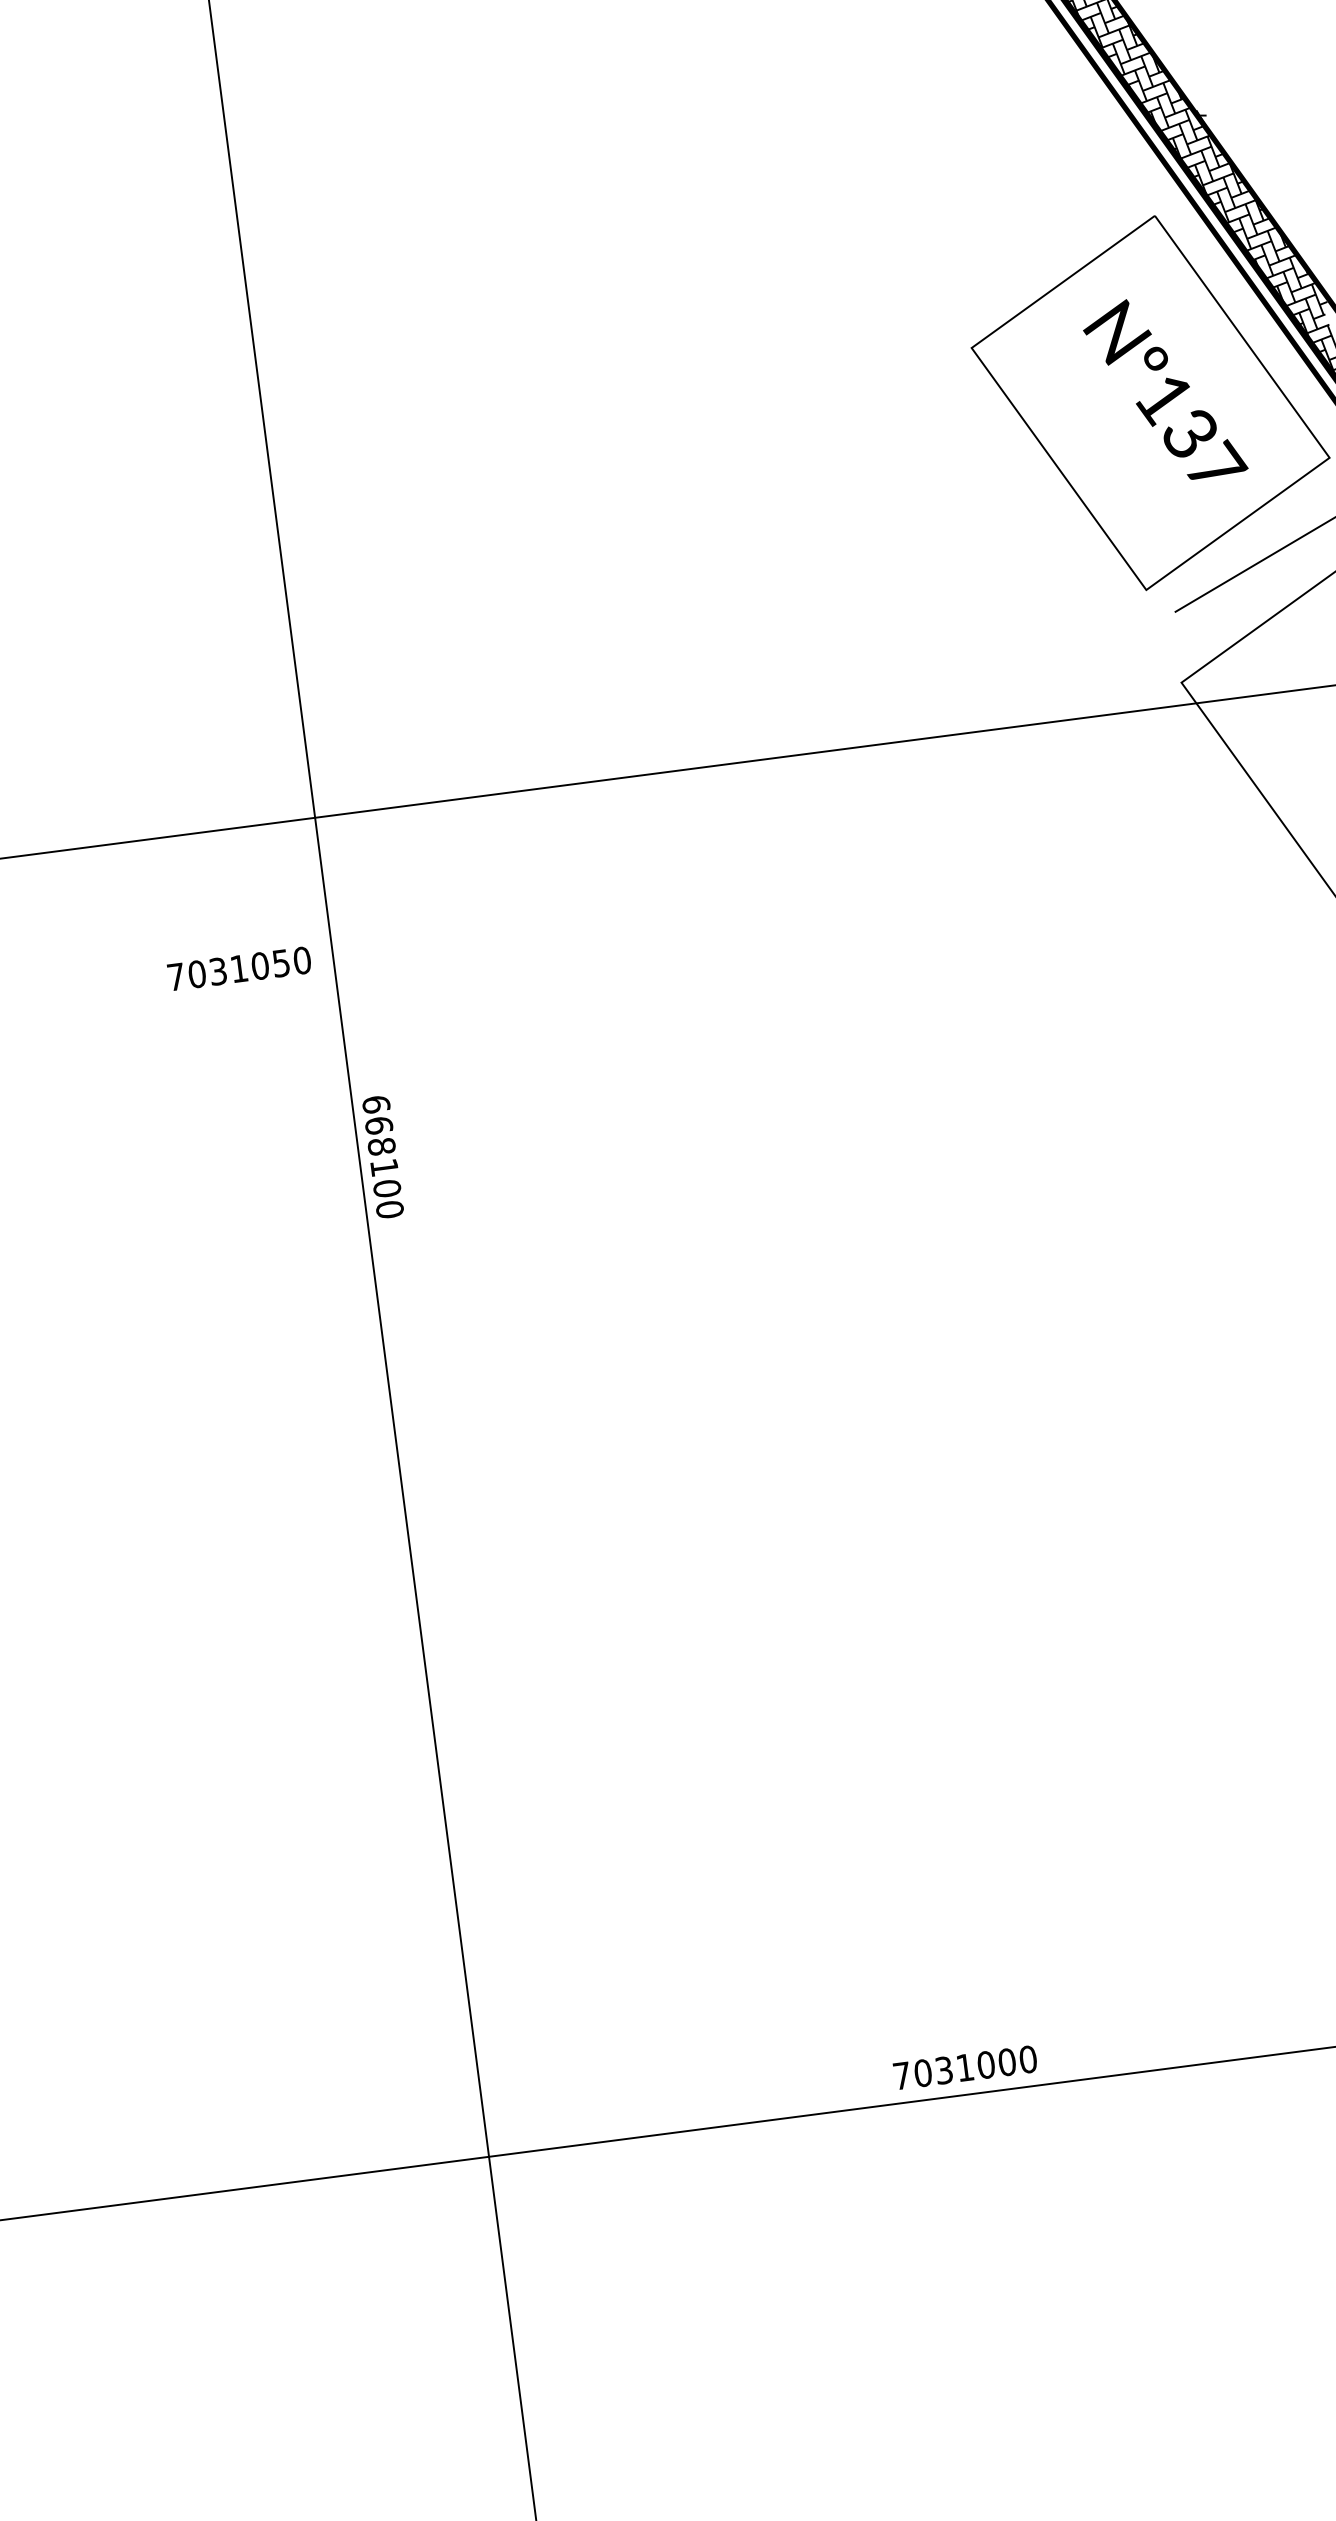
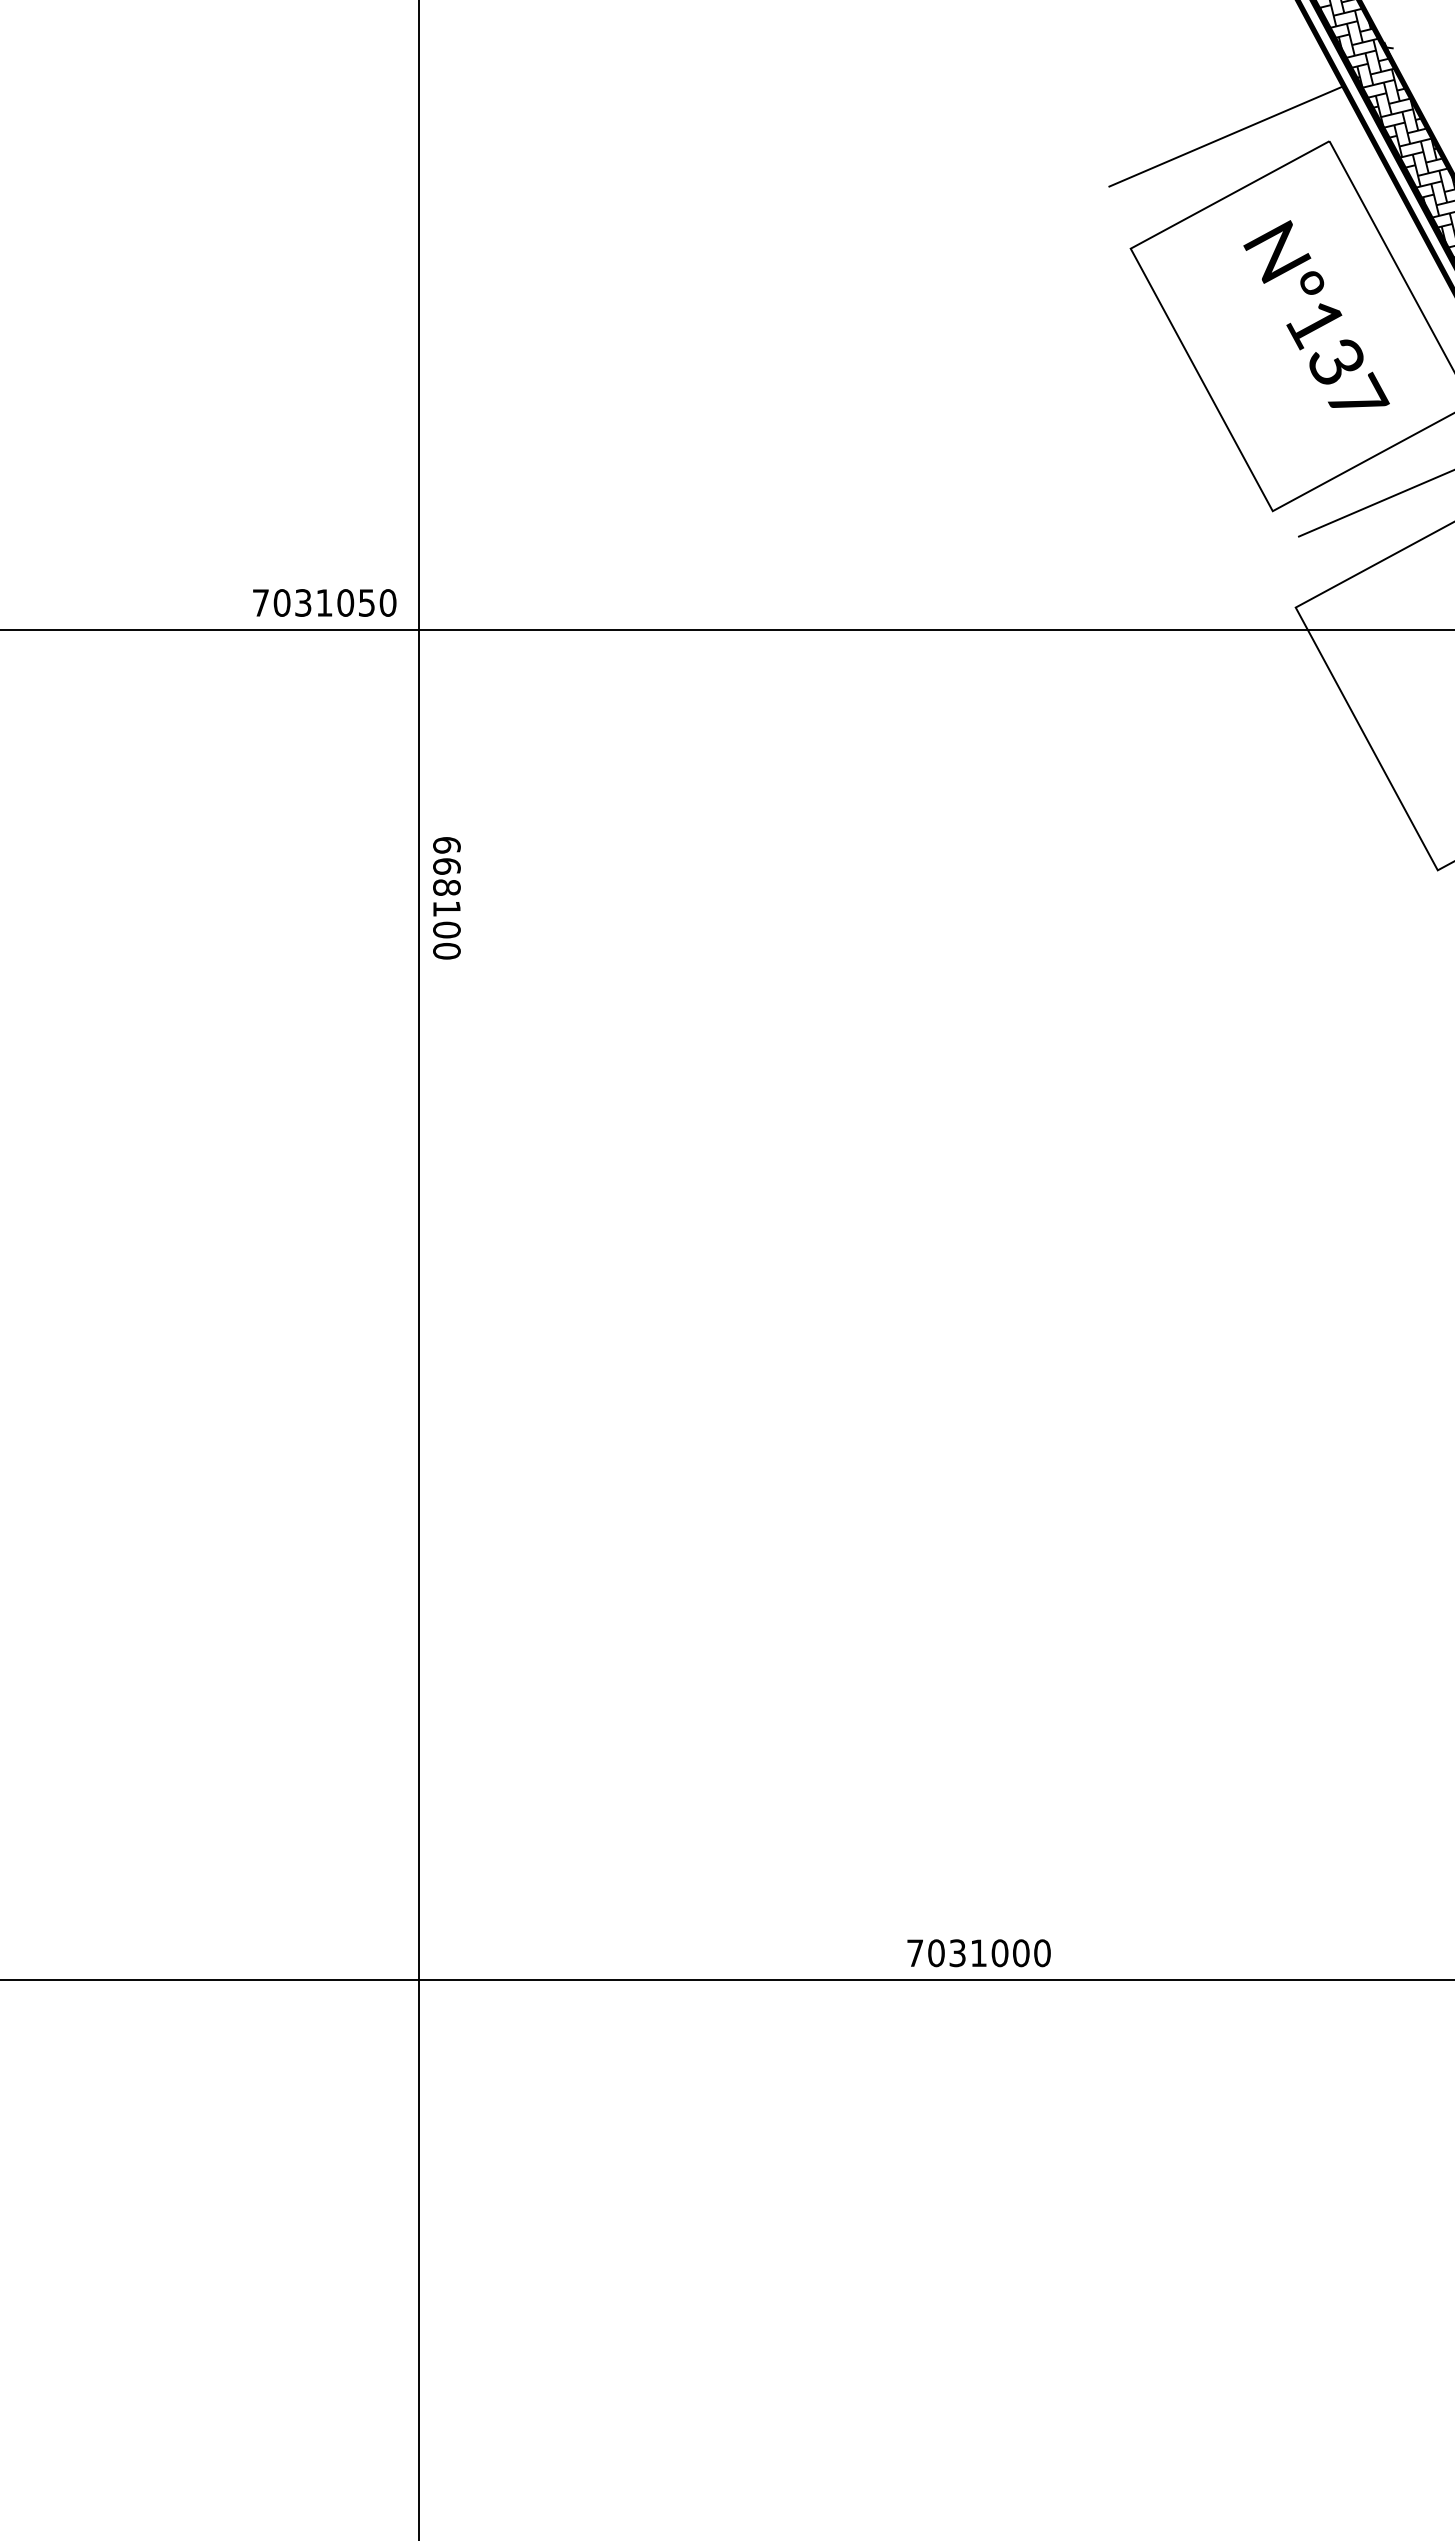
line: (1052, 224) -> (1226, 136), added
text: (239, 968) -> (324, 602), moved
text: (382, 1157) -> (446, 898), moved
text: (964, 2068) -> (978, 1953), moved

